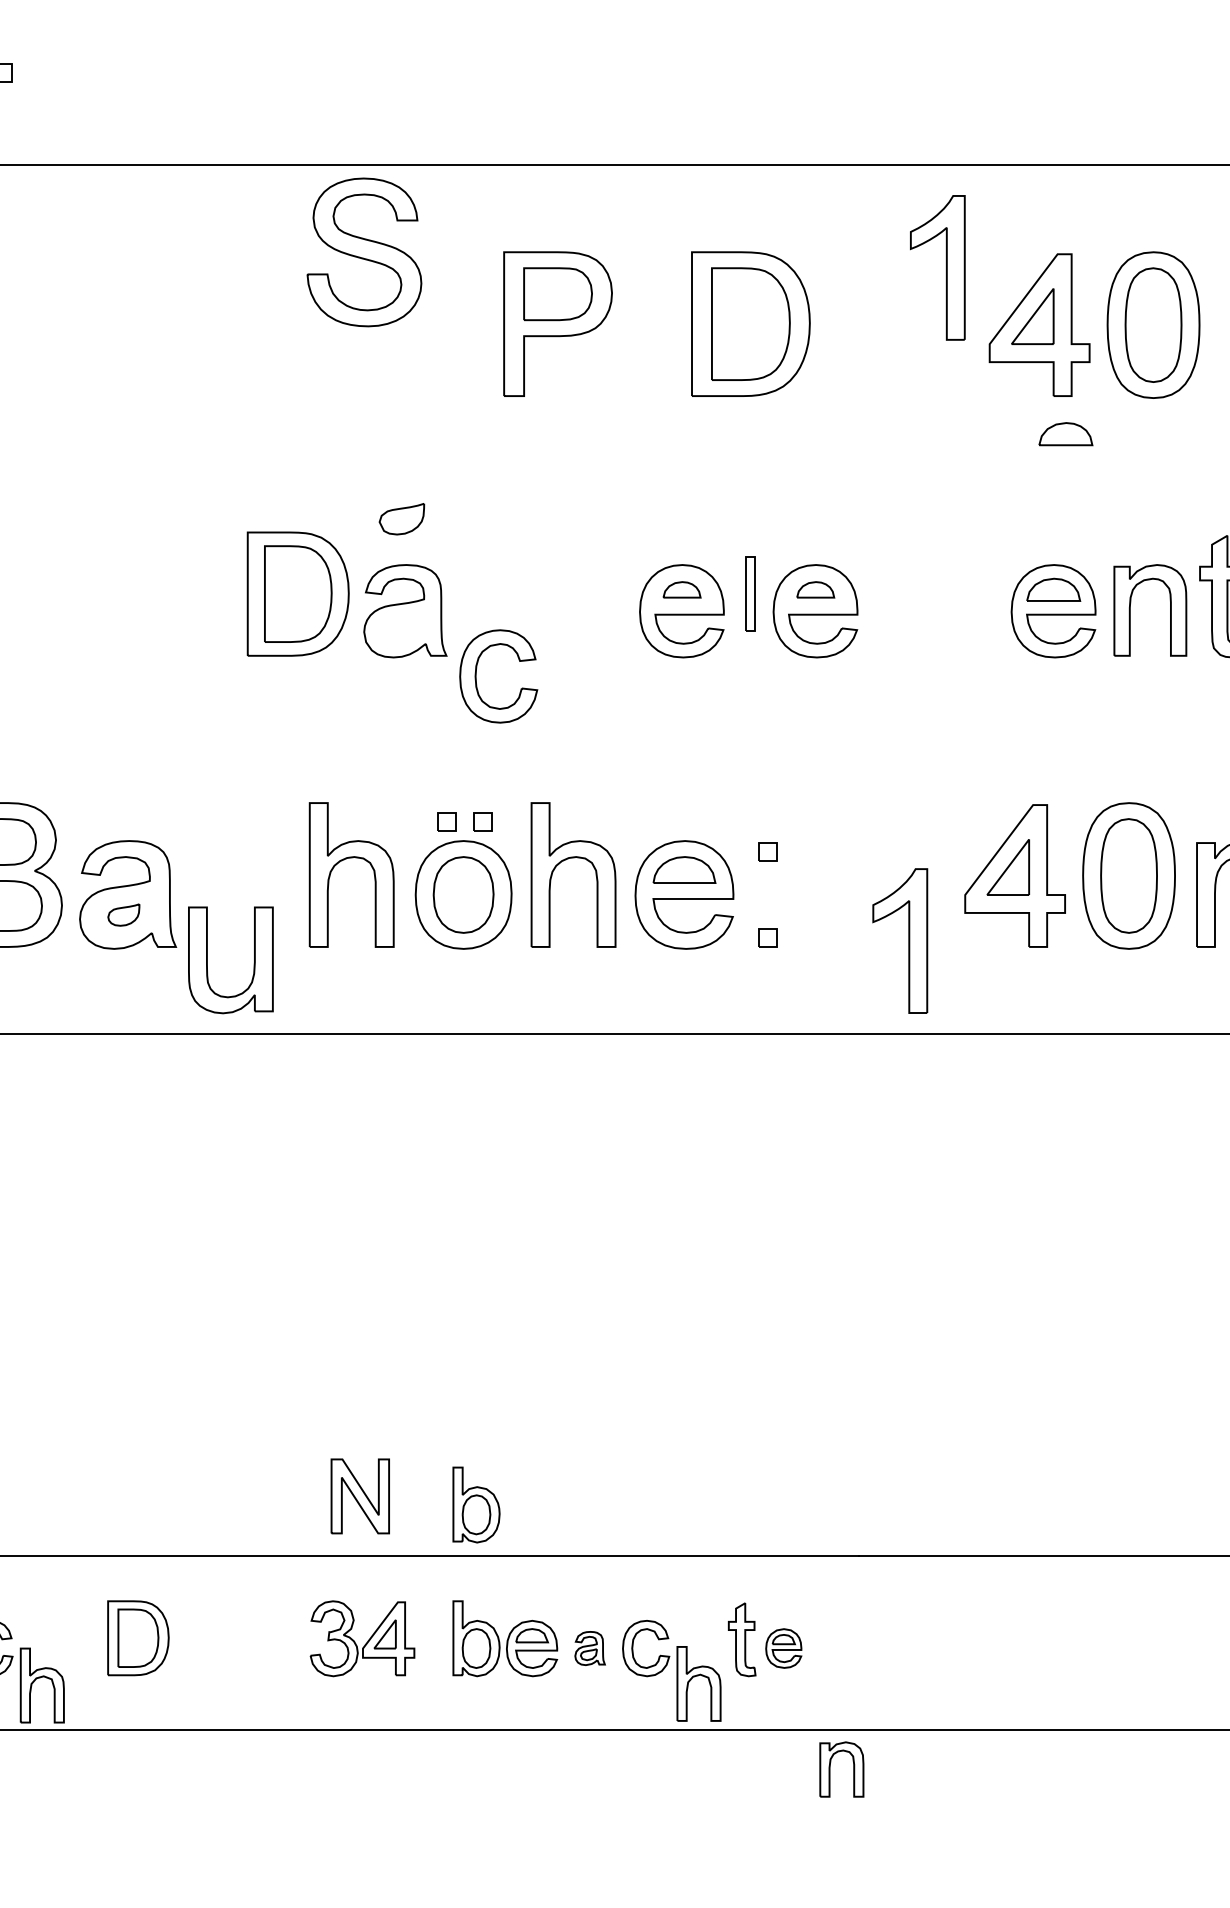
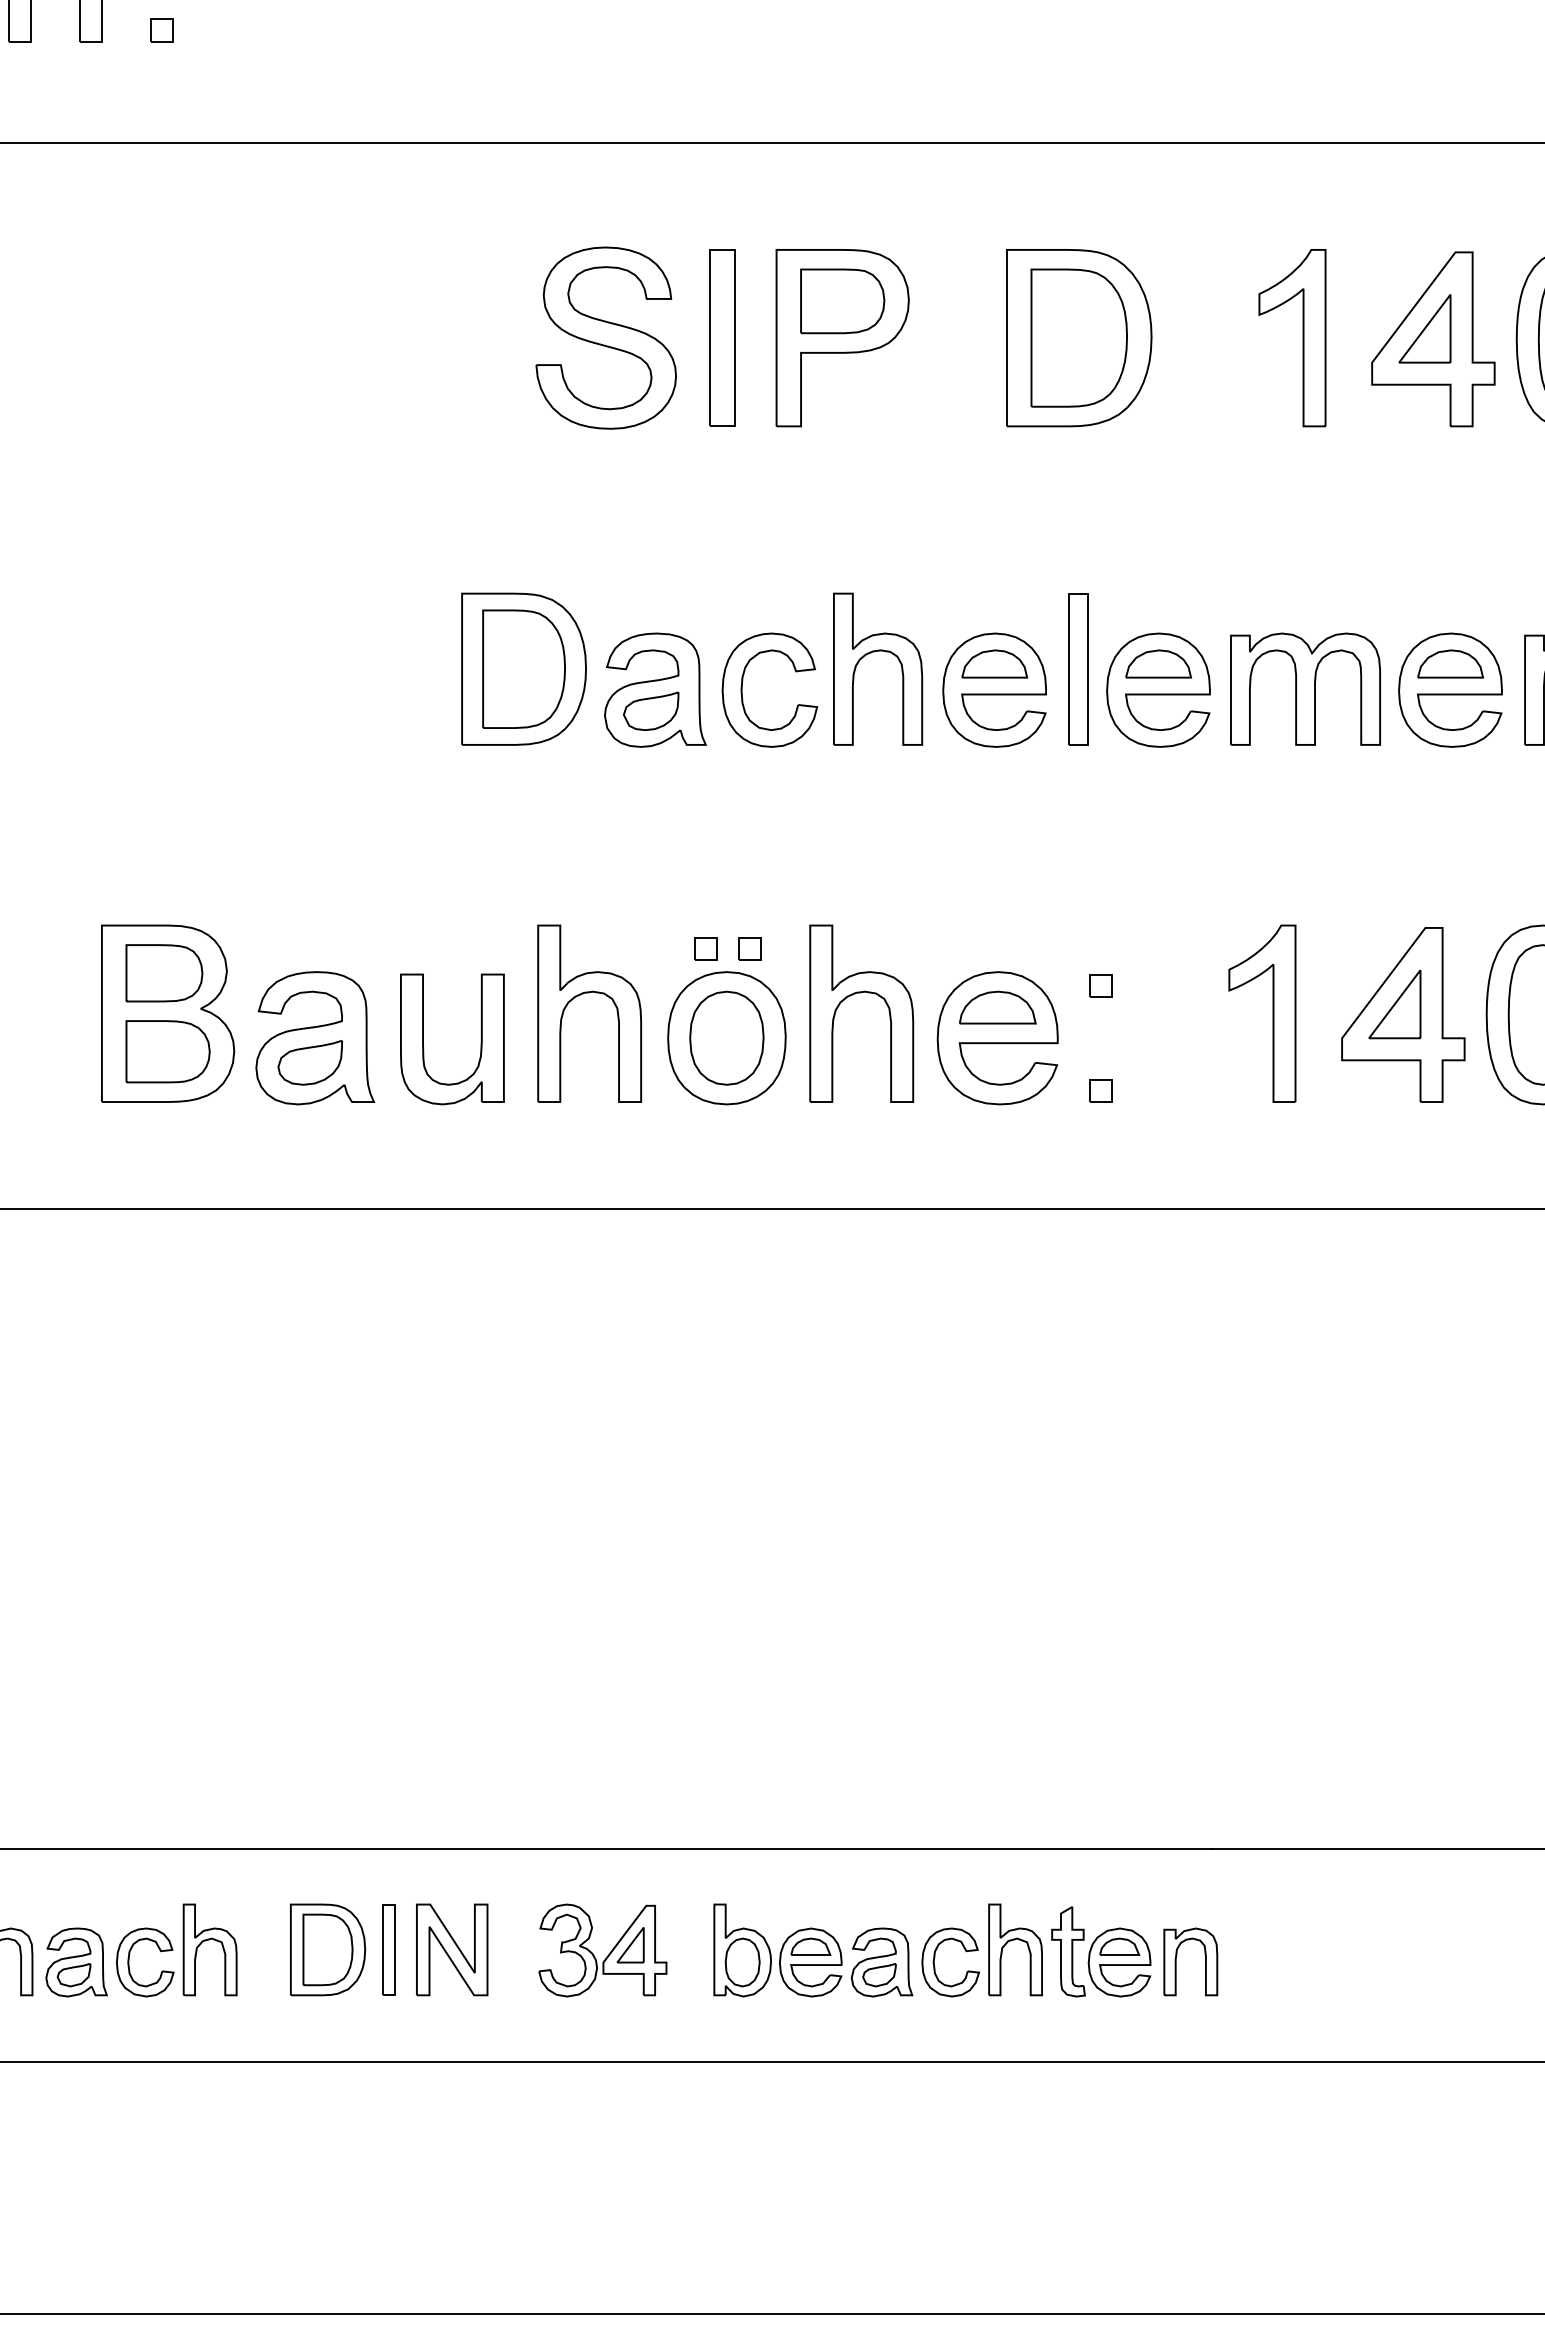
part: (363, 251) -> (605, 337), moved
part: (945, 268) -> (1302, 338), moved
part: (460, 323) -> (722, 337), added
part: (1065, 433) -> (1465, 472), removed
part: (402, 518) -> (651, 710), moved
part: (583, 580) -> (874, 652), added
part: (681, 589) -> (994, 663), size x1.43
part: (815, 589) -> (1158, 663), size x1.43
part: (750, 594) -> (1078, 669), size x1.67
part: (935, 609) -> (1305, 688), added
part: (476, 675) -> (742, 689), moved
part: (123, 914) -> (309, 1062), size x1.67
part: (908, 940) -> (1272, 1013), moved
part: (253, 960) -> (480, 1039), moved
part: (360, 1496) -> (452, 1949), moved
part: (476, 1505) -> (742, 1786), removed
part: (187, 1637) -> (388, 1949), added
part: (589, 1648) -> (881, 1962), size x1.67
part: (783, 1648) -> (1119, 1962), size x1.43
part: (695, 1677) -> (1011, 1941), moved
part: (38, 1678) -> (205, 1941), moved
part: (830, 1769) -> (1176, 1961), moved

